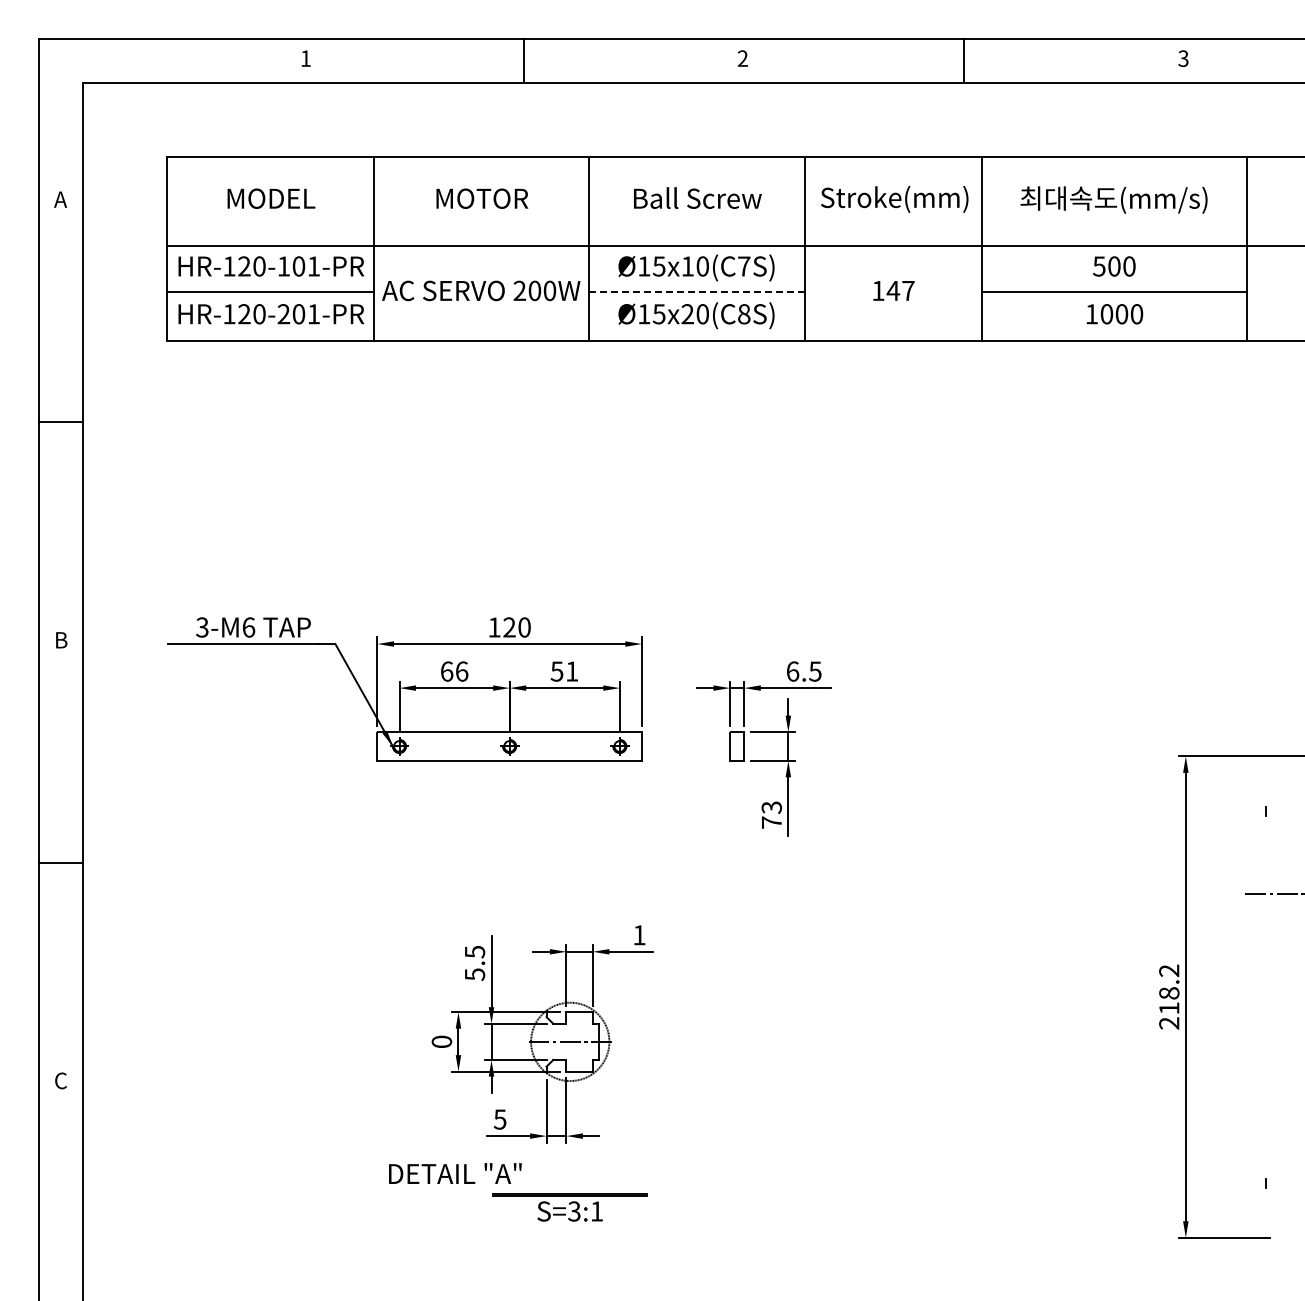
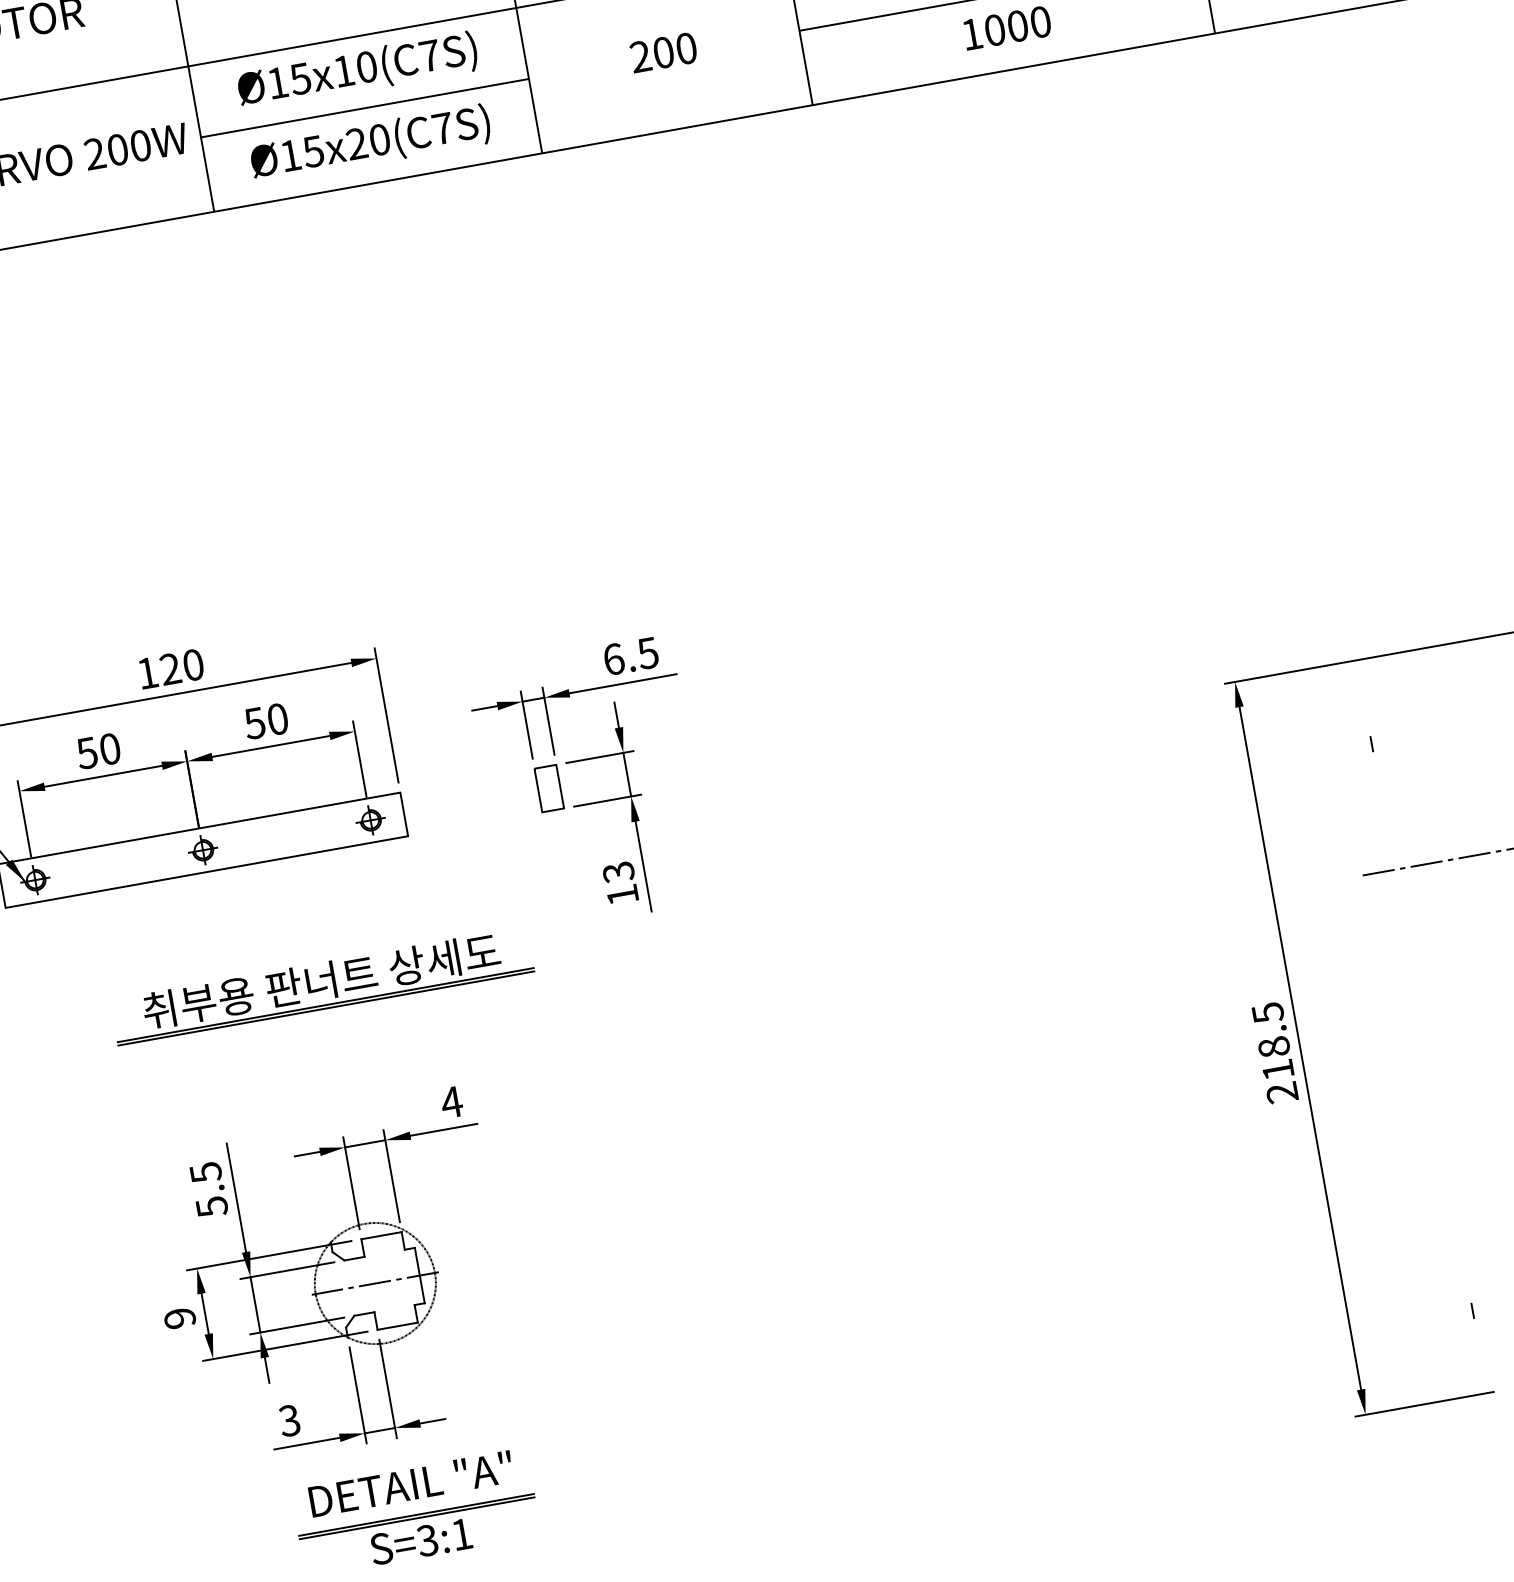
text: (893, 290) -> (663, 52), 147 -> 200
line: (696, 292) -> (364, 108), dashed -> solid
text: (744, 314) -> (443, 128), Ø15x20(C8S) -> Ø15x20(C7S)
text: (454, 671) -> (98, 751), 66 -> 50
text: (572, 671) -> (278, 719), 51 -> 50
text: (771, 822) -> (622, 894), 73 -> 13
part: (570, 846) -> (322, 986), added
text: (639, 935) -> (451, 1102), 1 -> 4
text: (1169, 970) -> (1268, 1012), 218.2 -> 218.5
text: (441, 1041) -> (179, 1317), 0 -> 9
text: (500, 1119) -> (290, 1420), 5 -> 3
text: (455, 1173) -> (411, 1483), moved

